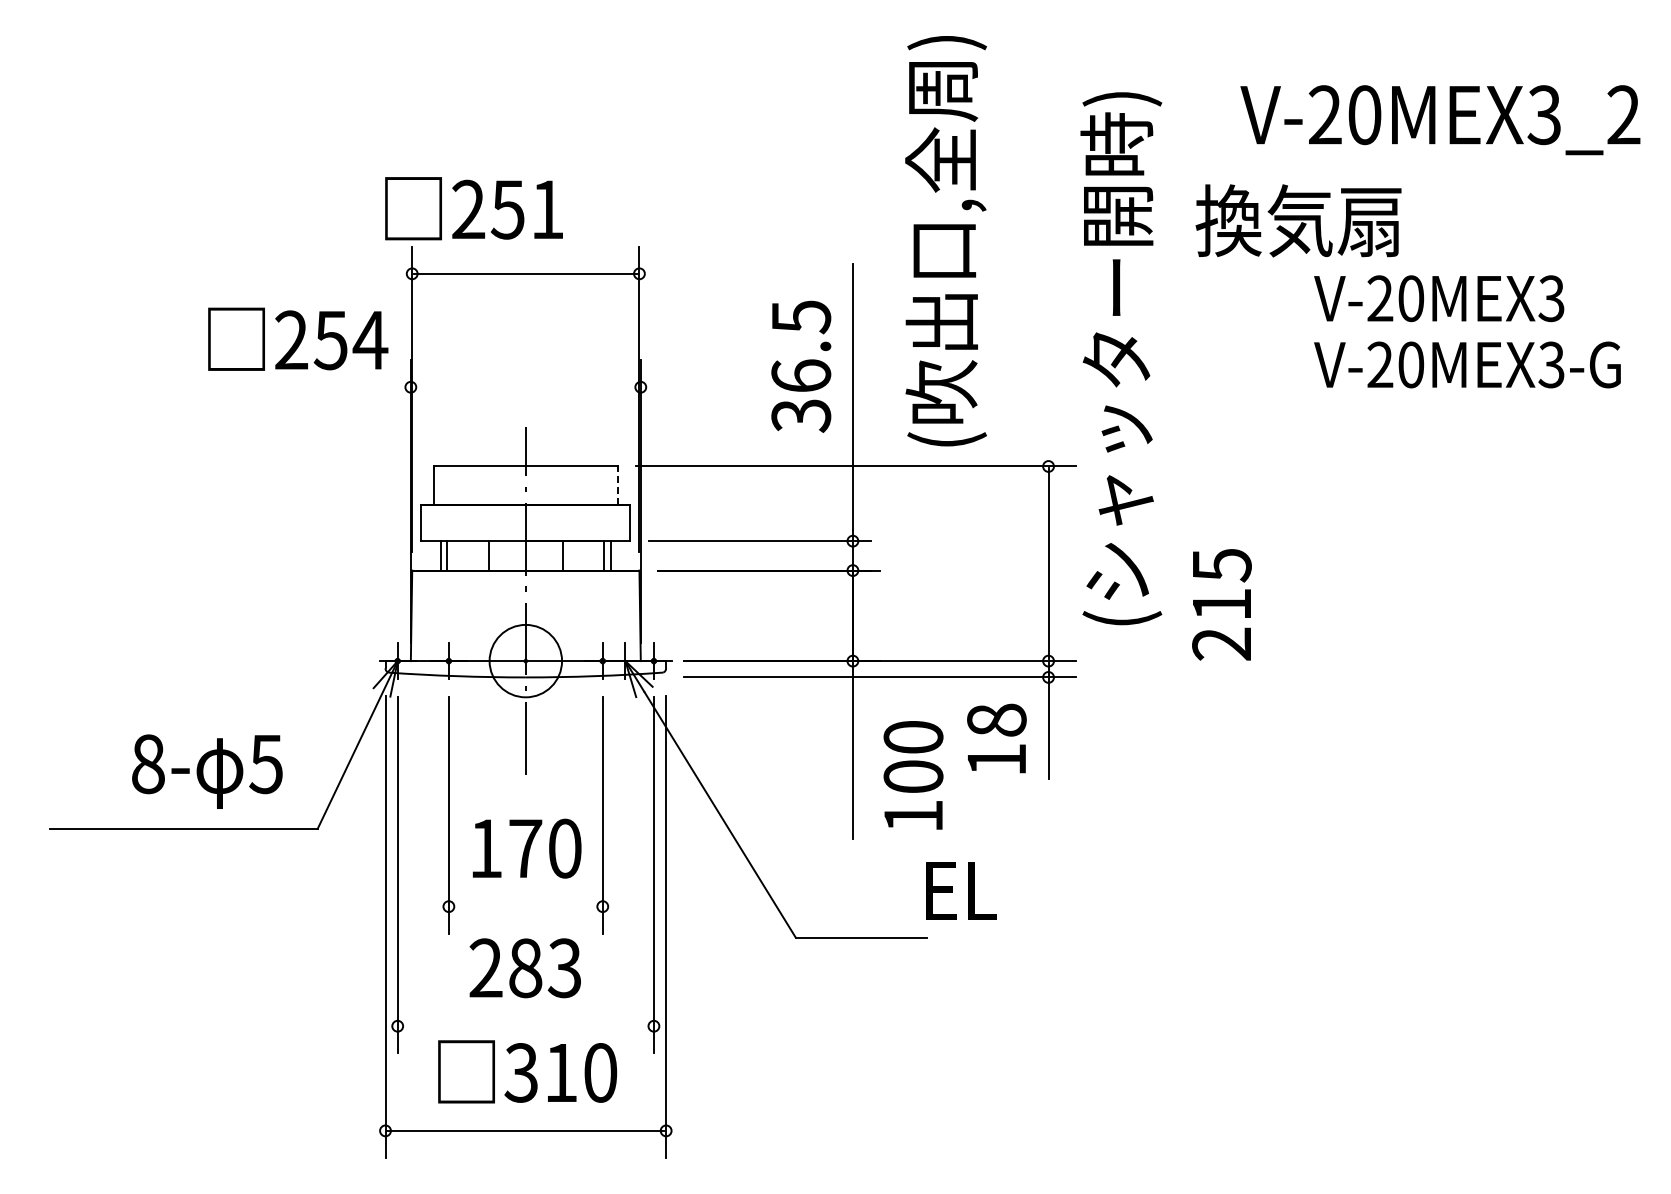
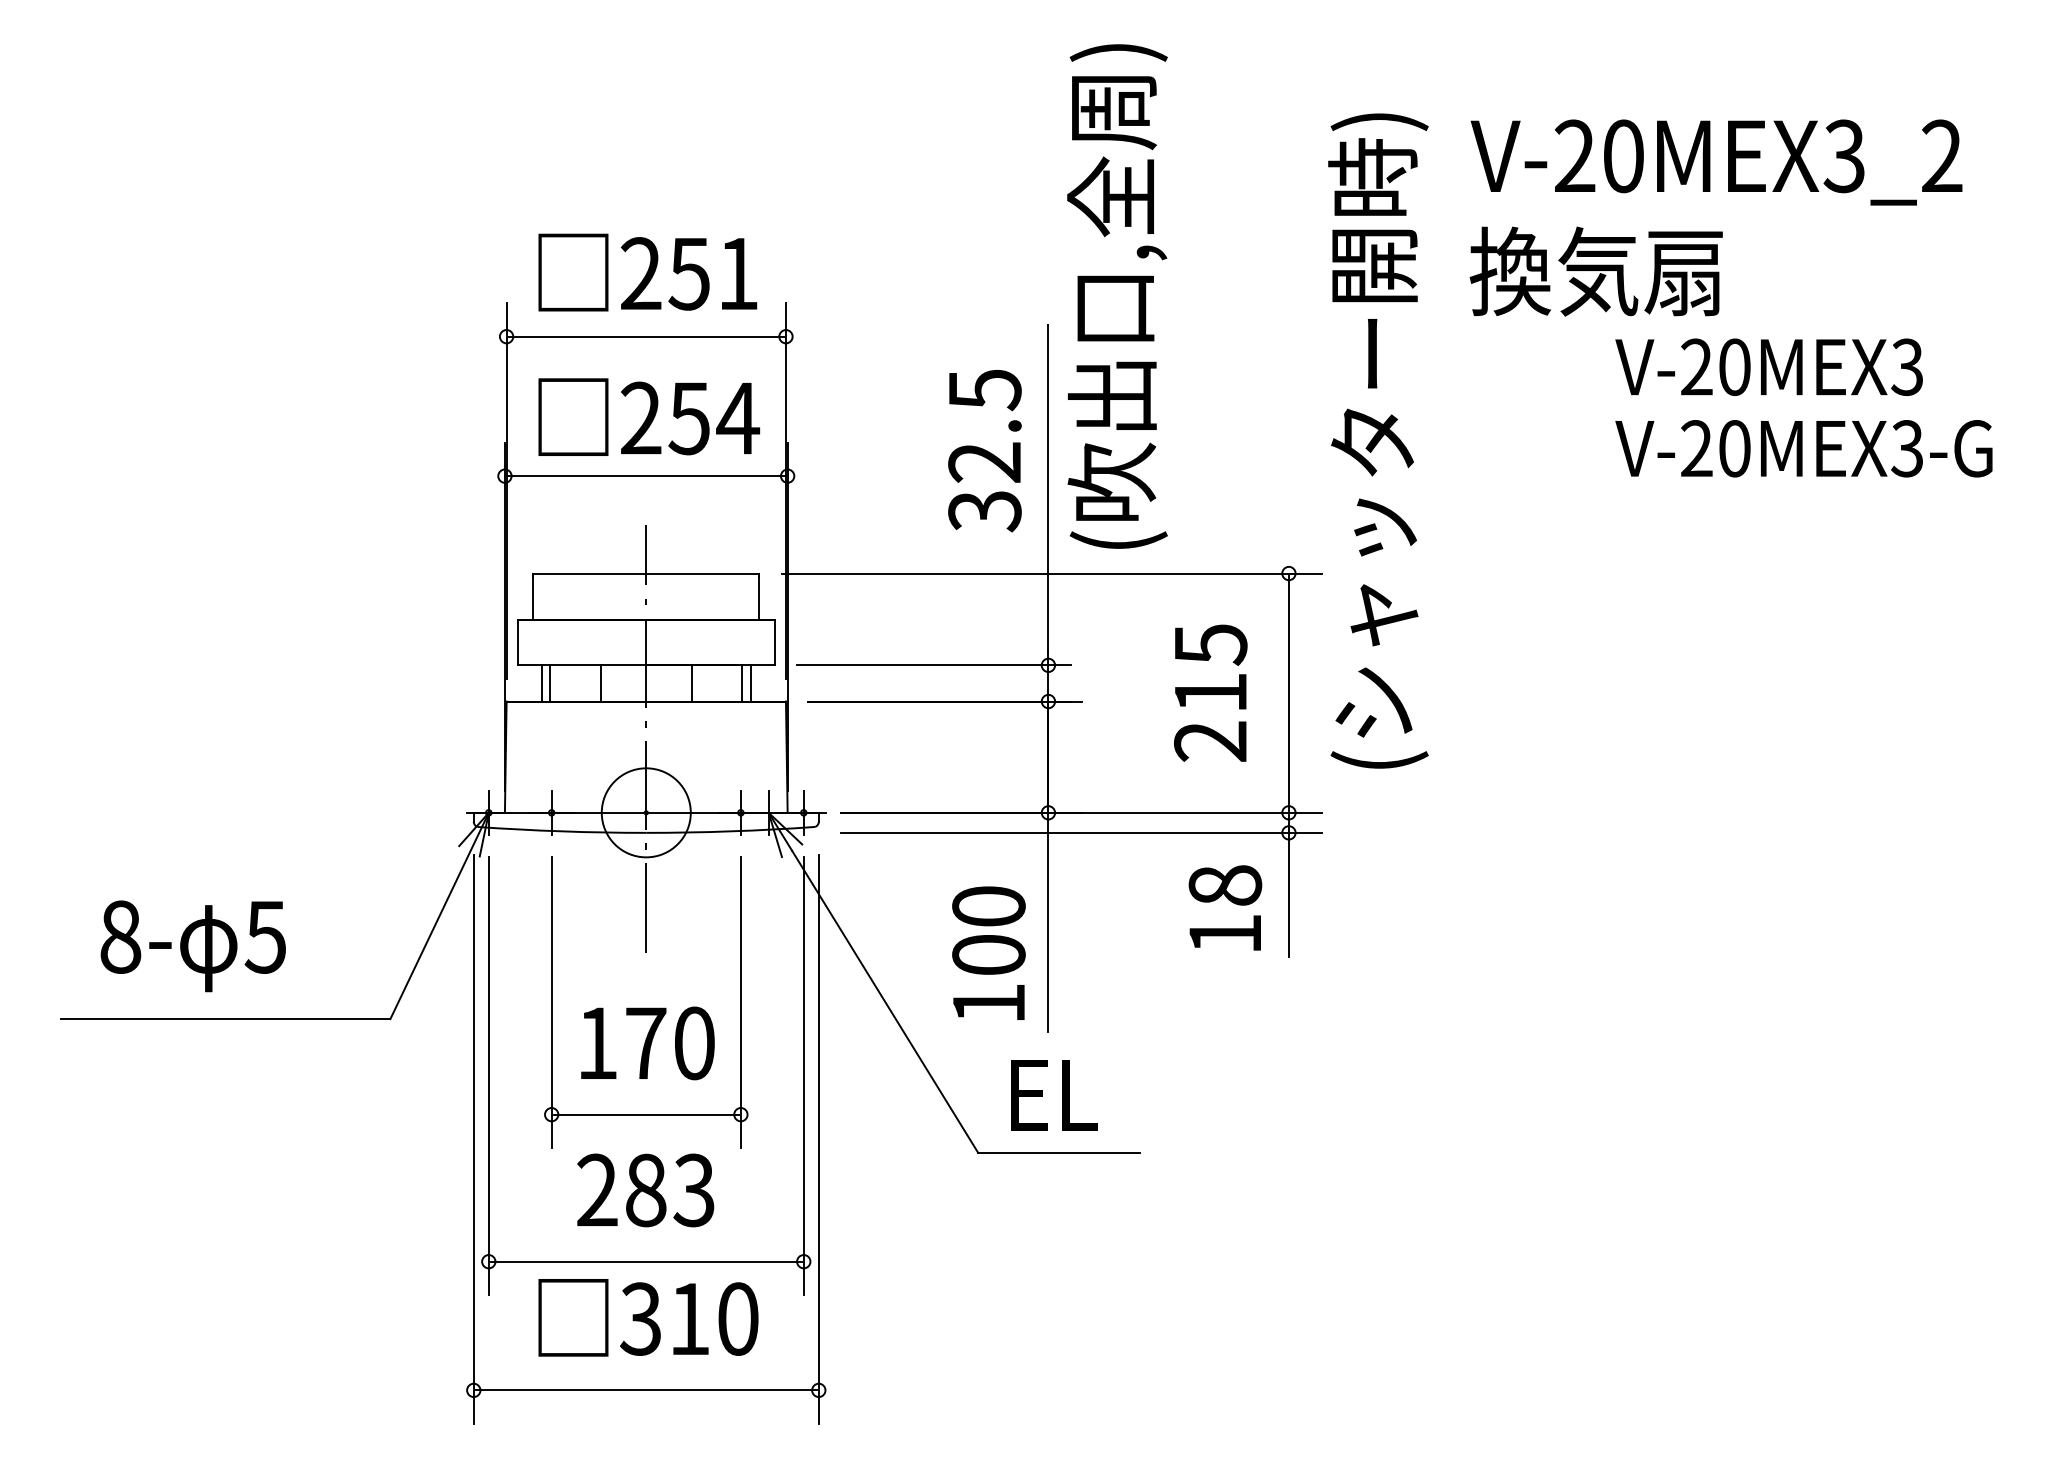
text: (1440, 120) -> (1716, 162), moved
text: (473, 208) -> (647, 272), moved
text: (945, 241) -> (1116, 296), moved
text: (298, 338) -> (649, 416), moved
text: (801, 375) -> (985, 461), 36.5 -> 32.5
line: (525, 387) -> (645, 476), added
line: (617, 485) -> (758, 596), dashed -> solid
text: (1221, 604) -> (1210, 692), moved
text: (207, 771) -> (193, 946), moved
text: (913, 775) -> (988, 953), moved
text: (961, 890) -> (1054, 1094), moved
line: (525, 906) -> (645, 1114), added
line: (525, 1026) -> (645, 1262), added

